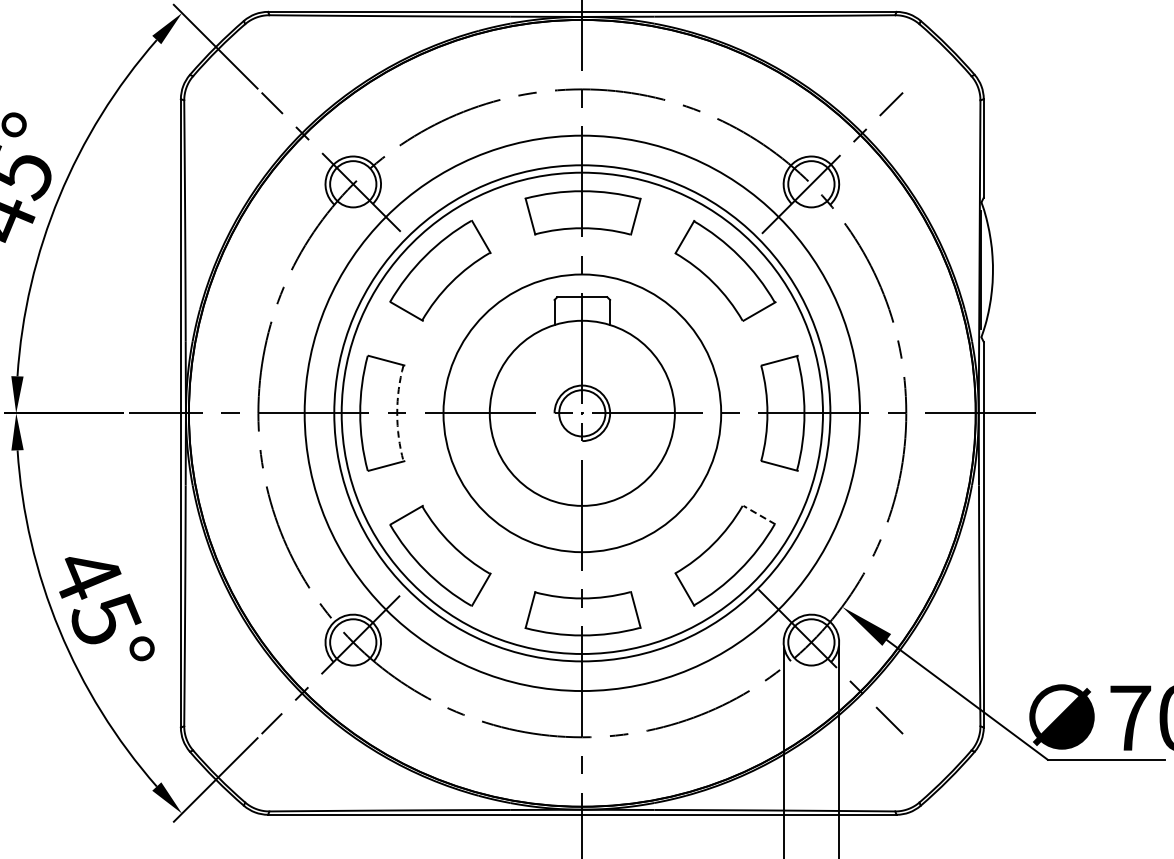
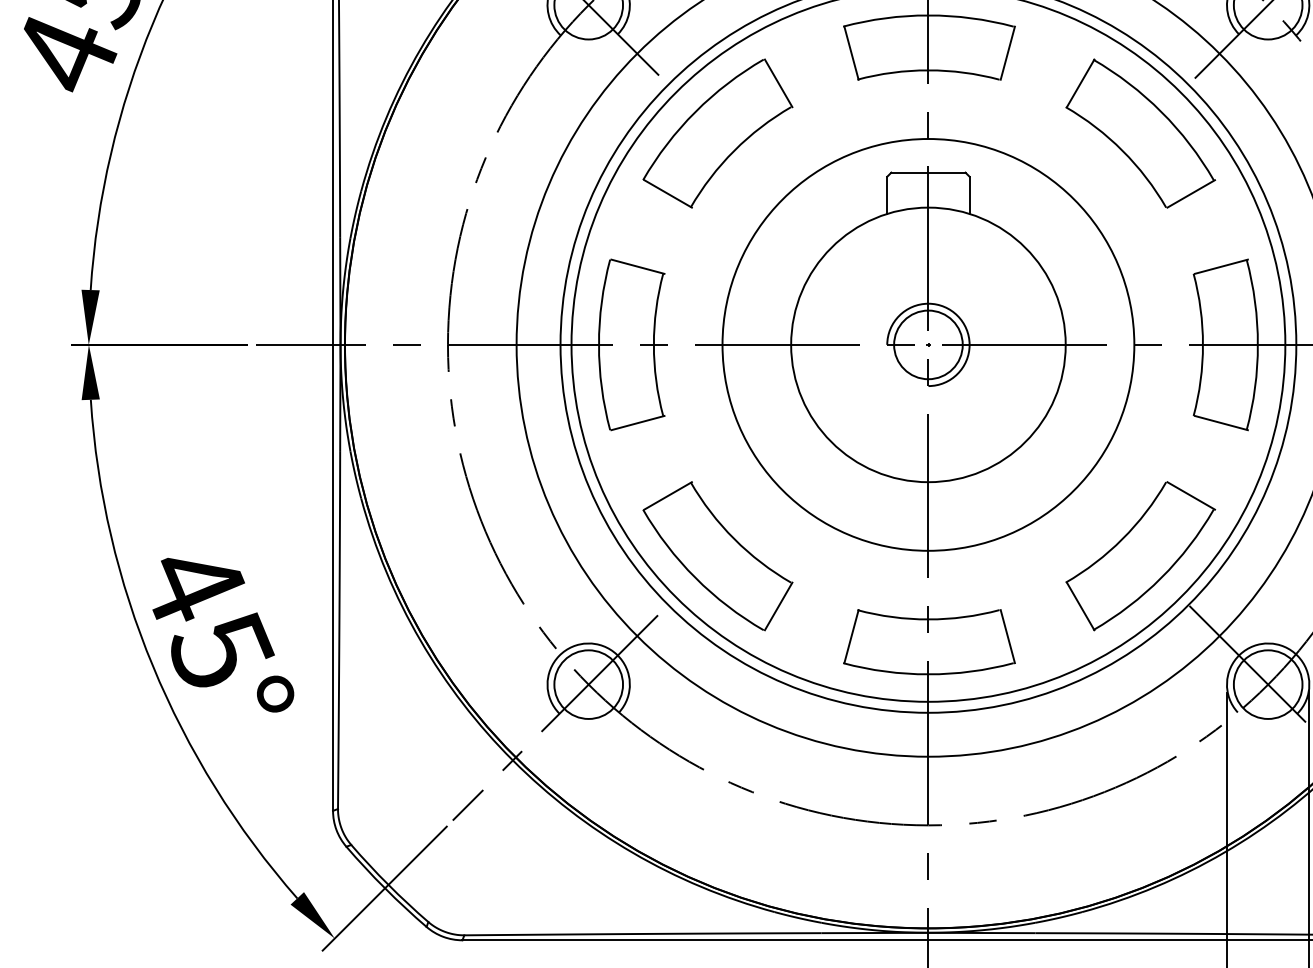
arc: (397, 413) -> (654, 345), dashed -> solid
line: (759, 515) -> (1191, 496), dashed -> solid

